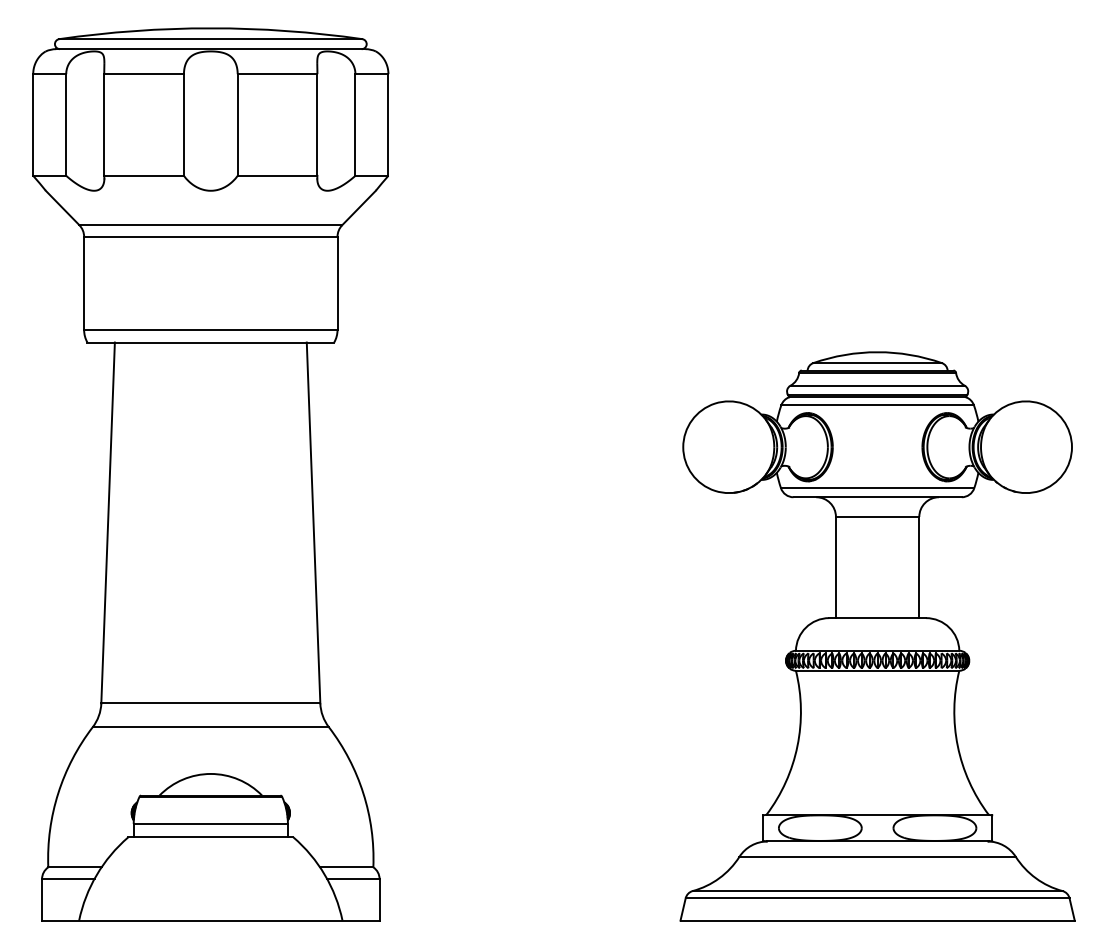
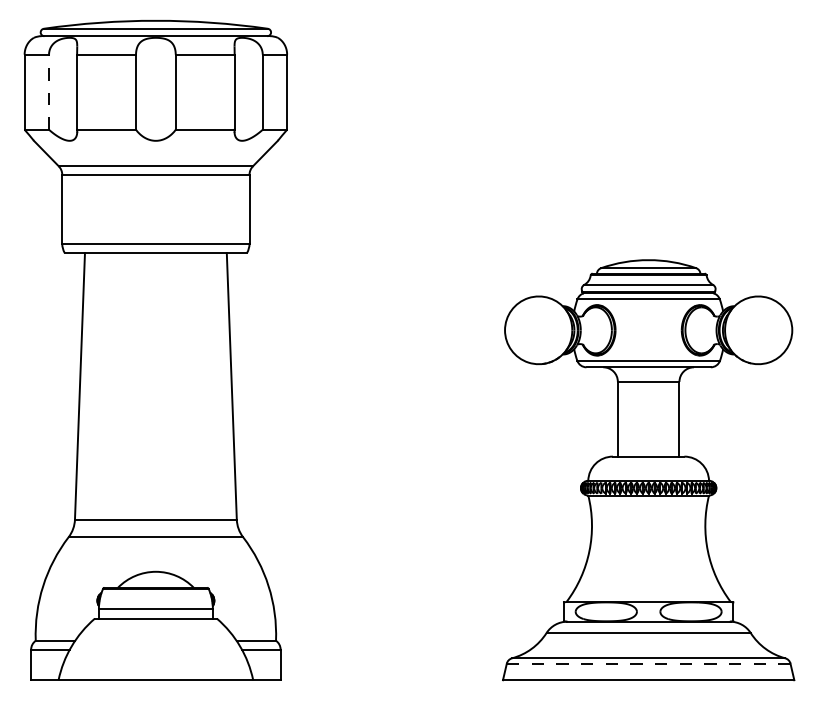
line: (66, 125) -> (49, 92), solid -> dashed
line: (877, 898) -> (648, 663), solid -> dashed

